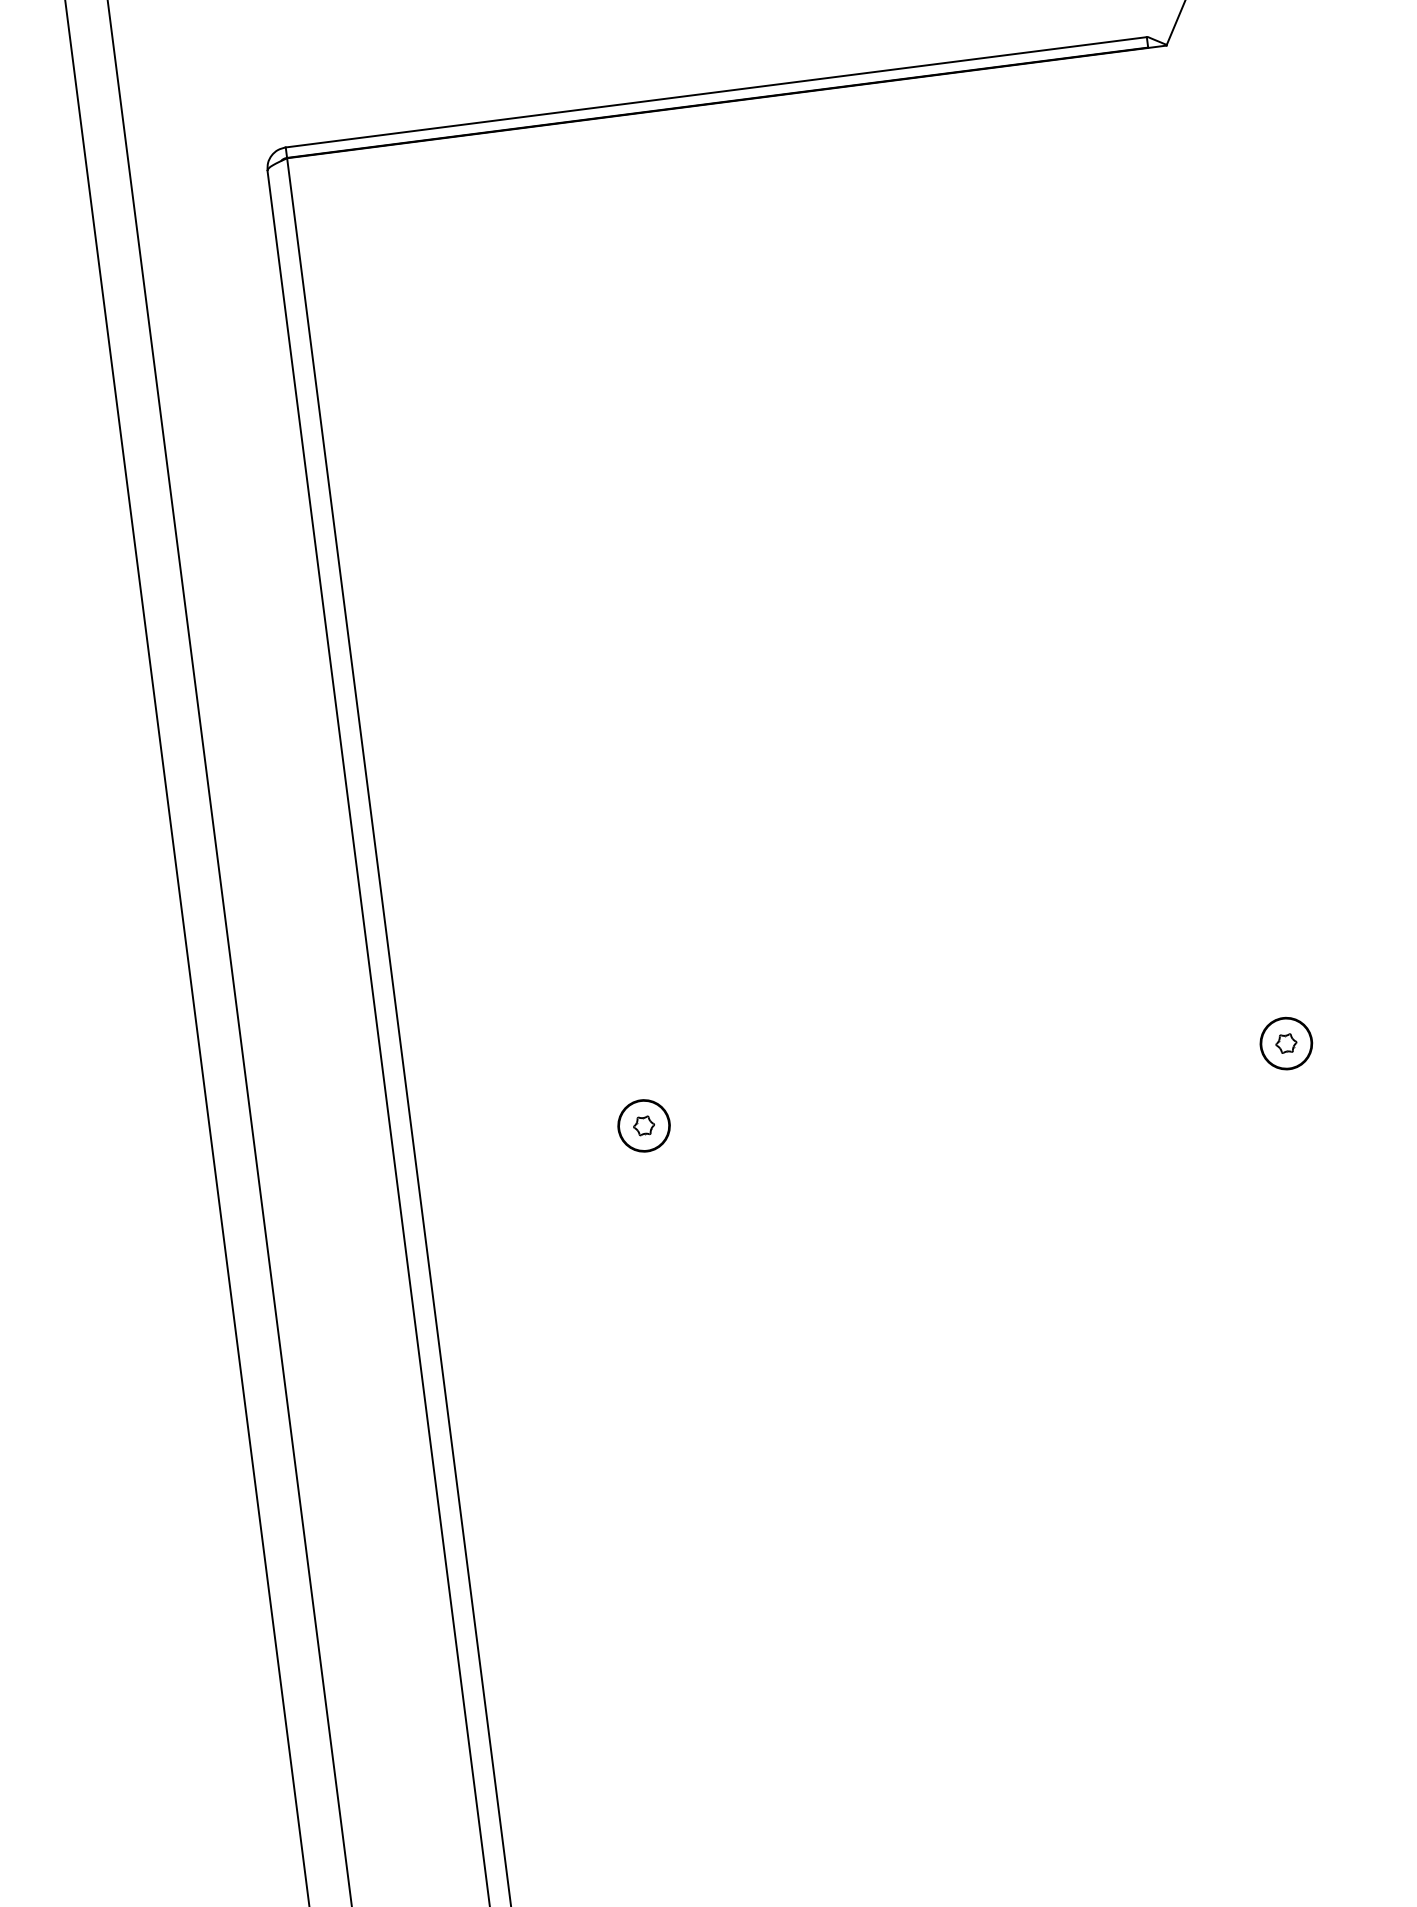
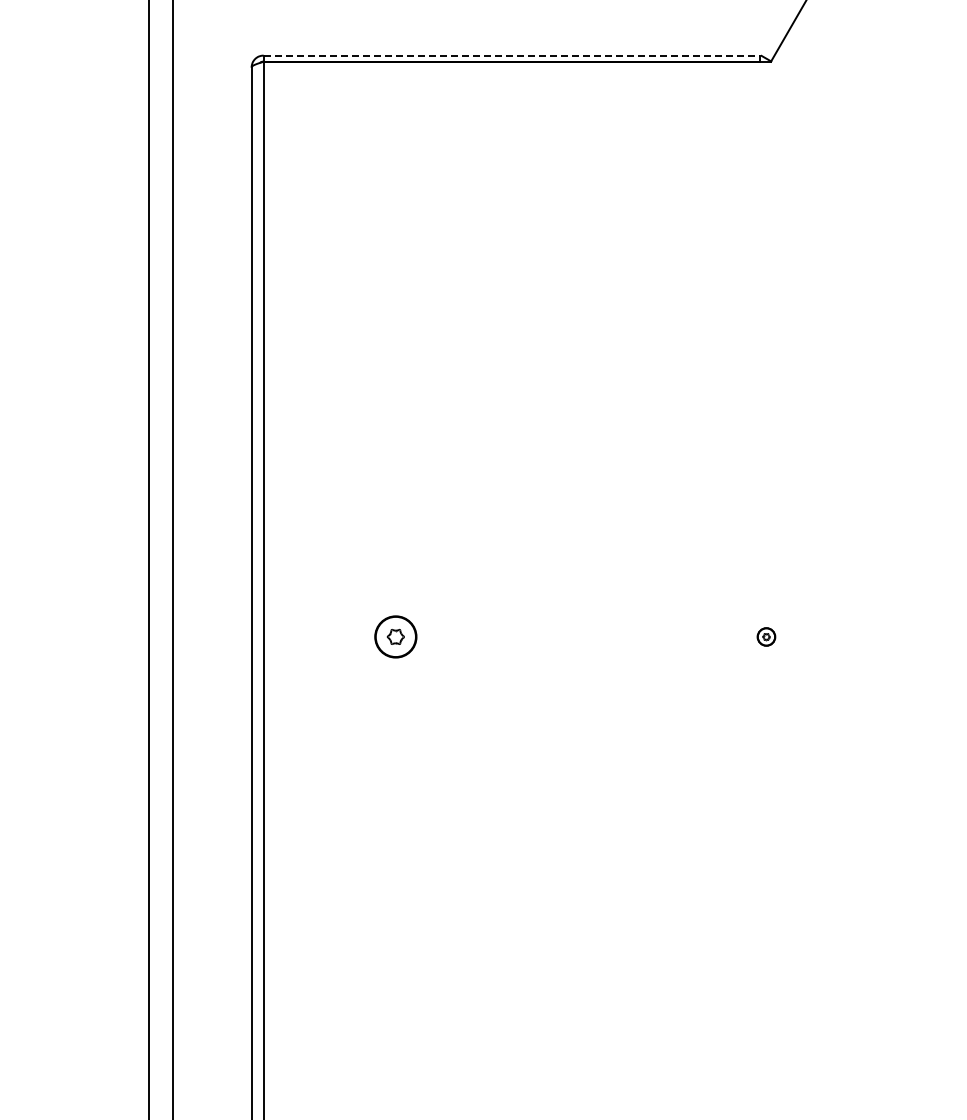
line: (717, 92) -> (512, 55), solid -> dashed
part: (1286, 1042) -> (766, 636), size x0.6
part: (643, 1125) -> (395, 636), size x1.4

